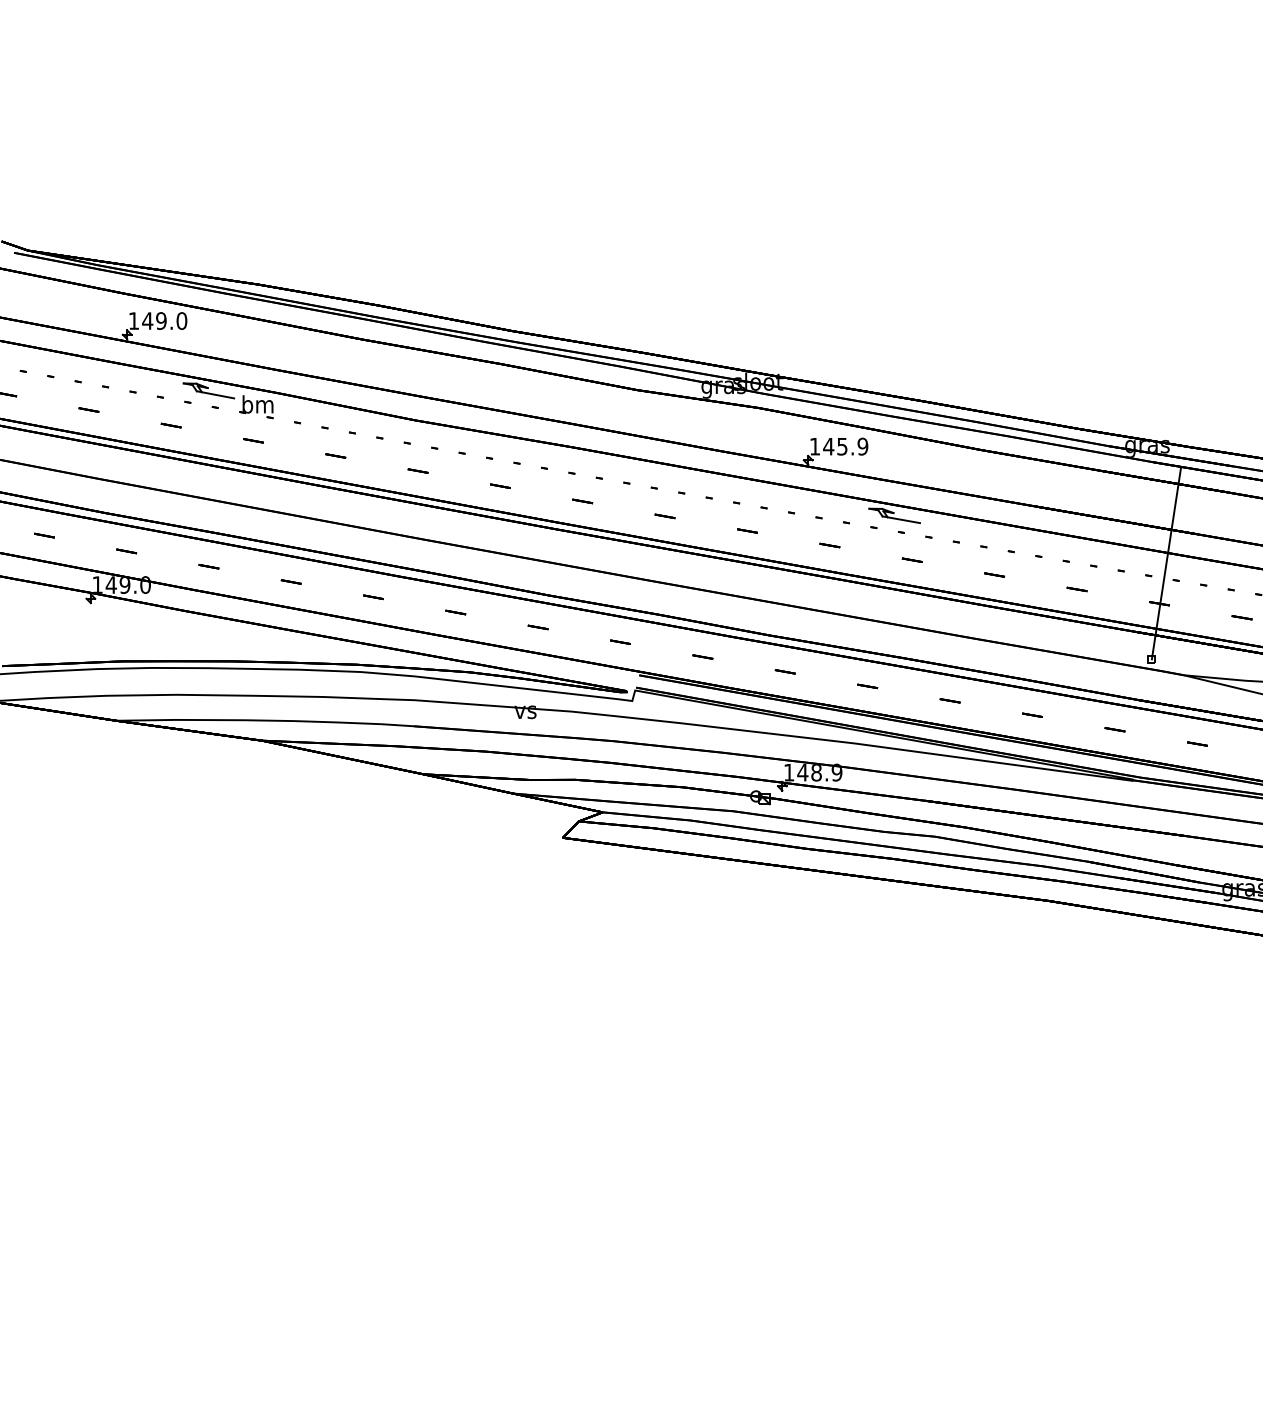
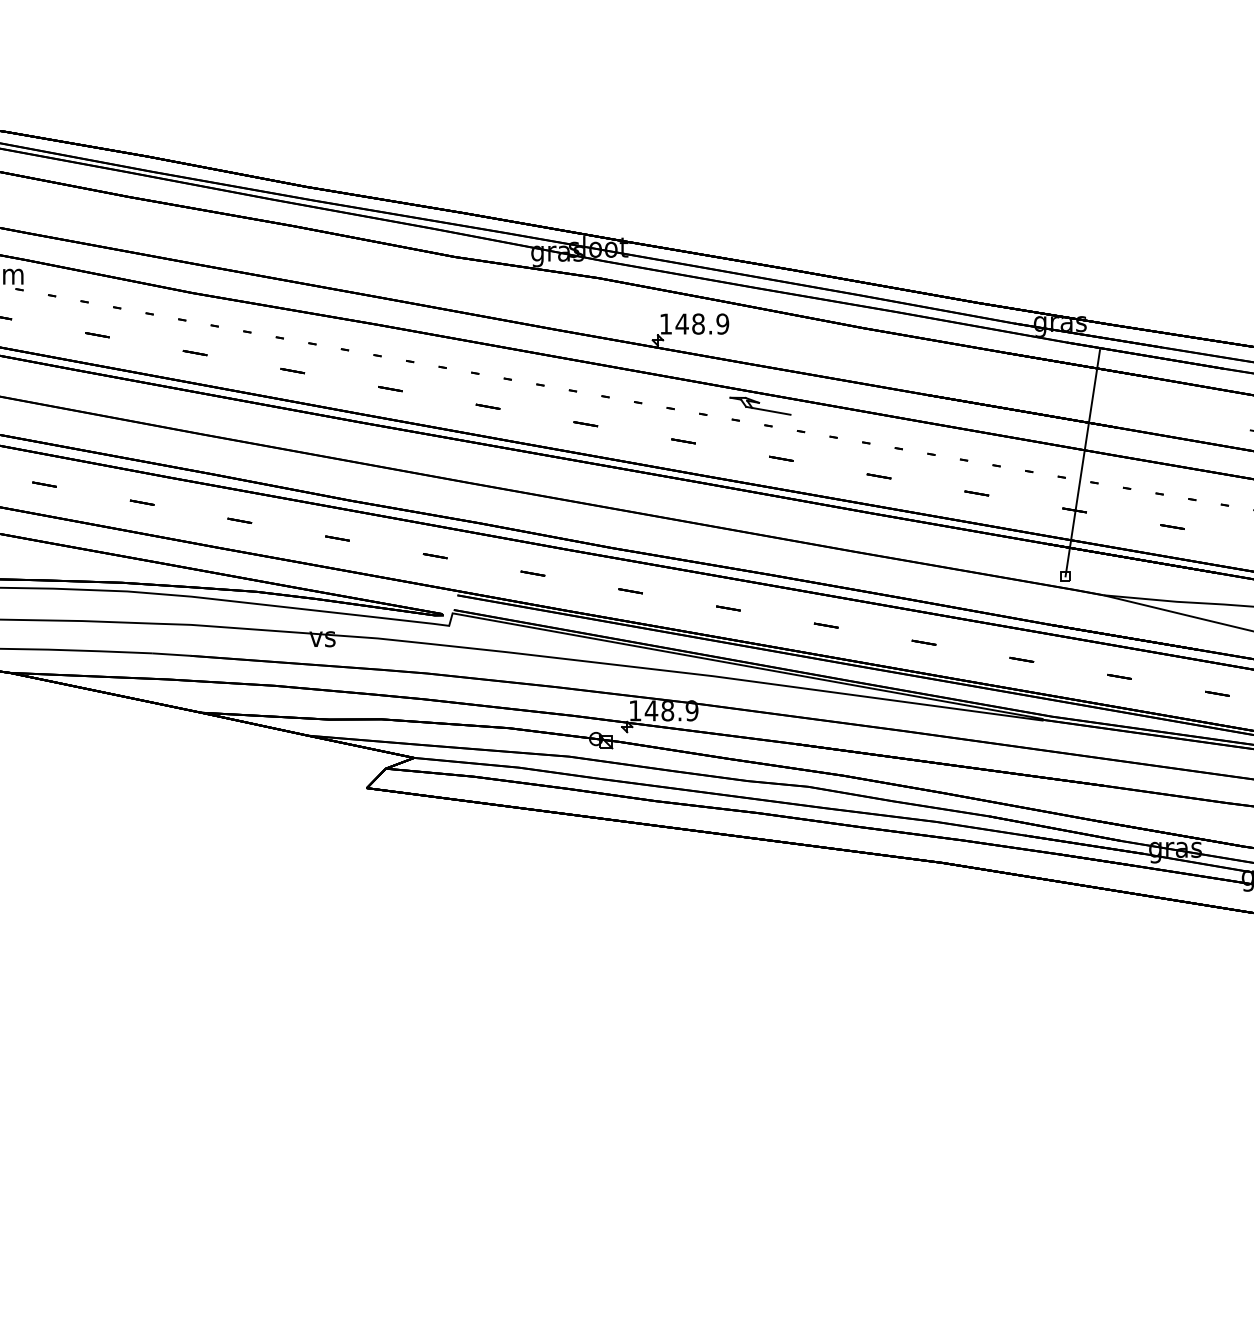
text: (842, 446) -> (698, 323), 145.9 -> 148.9

